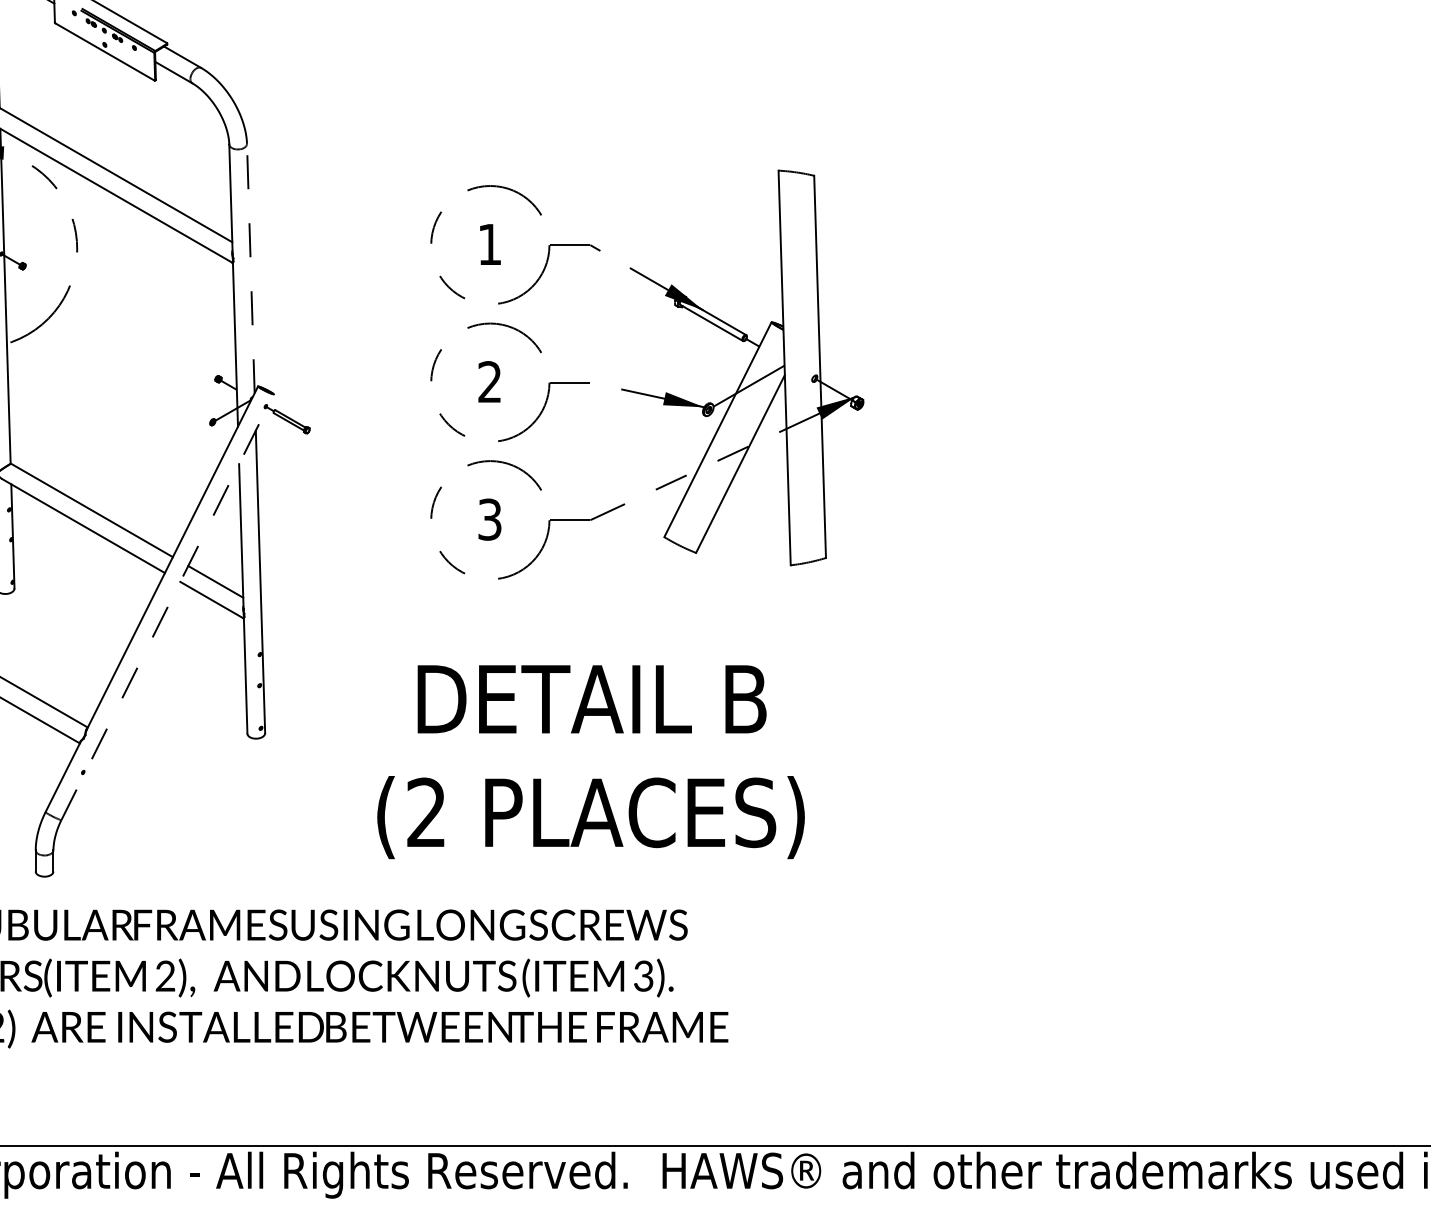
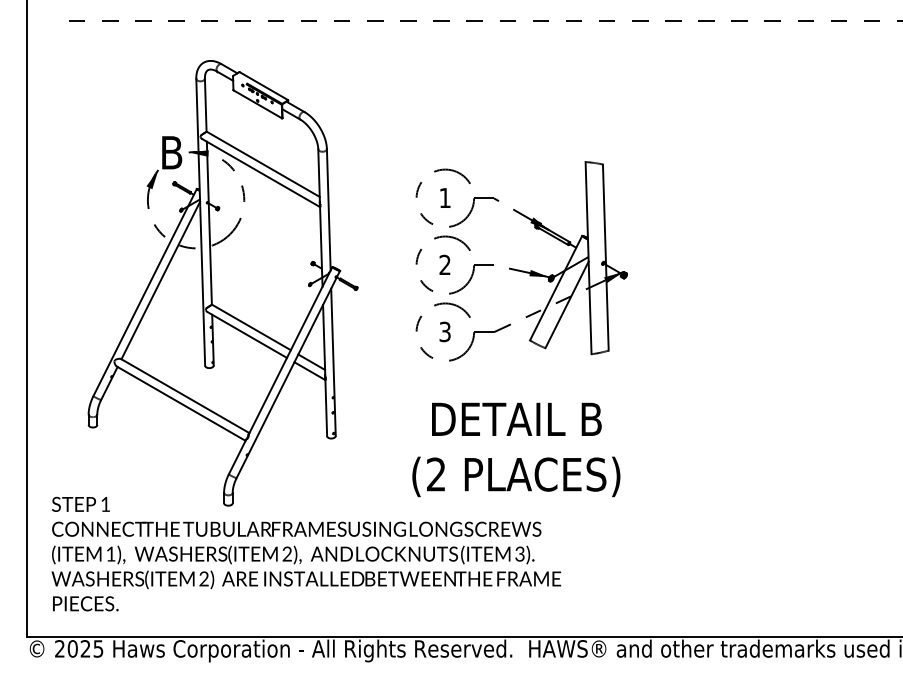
line: (250, 268) -> (328, 209), dashed -> solid
line: (168, 607) -> (288, 374), dashed -> solid
text: (591, 761) -> (516, 449), moved

